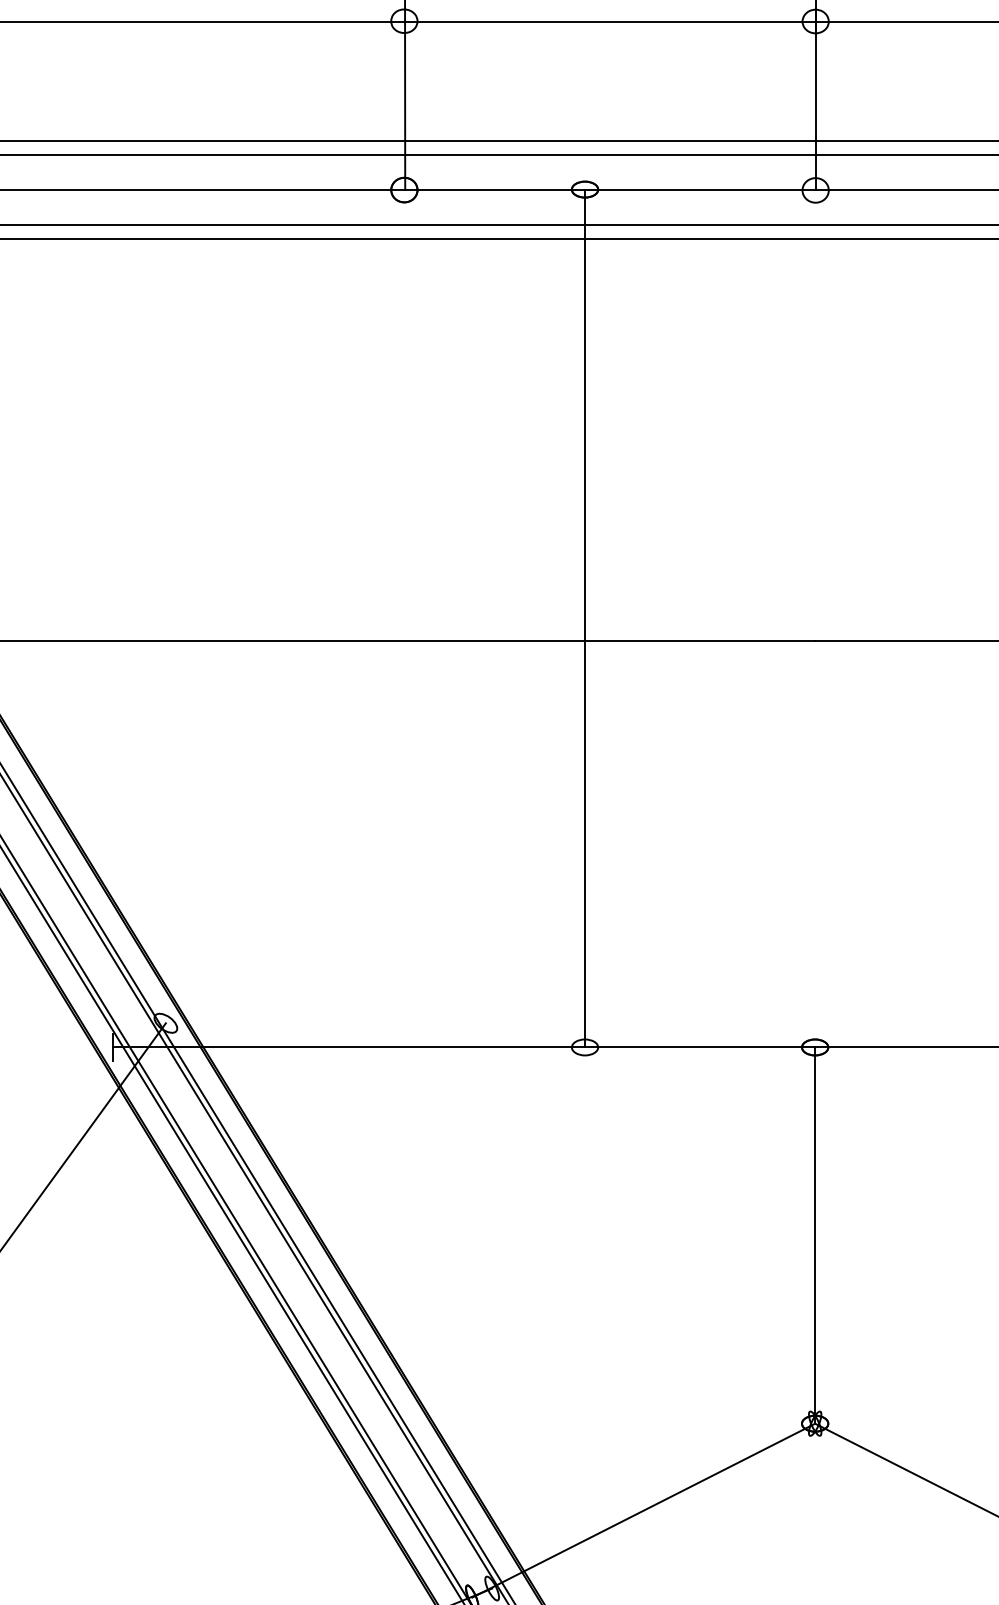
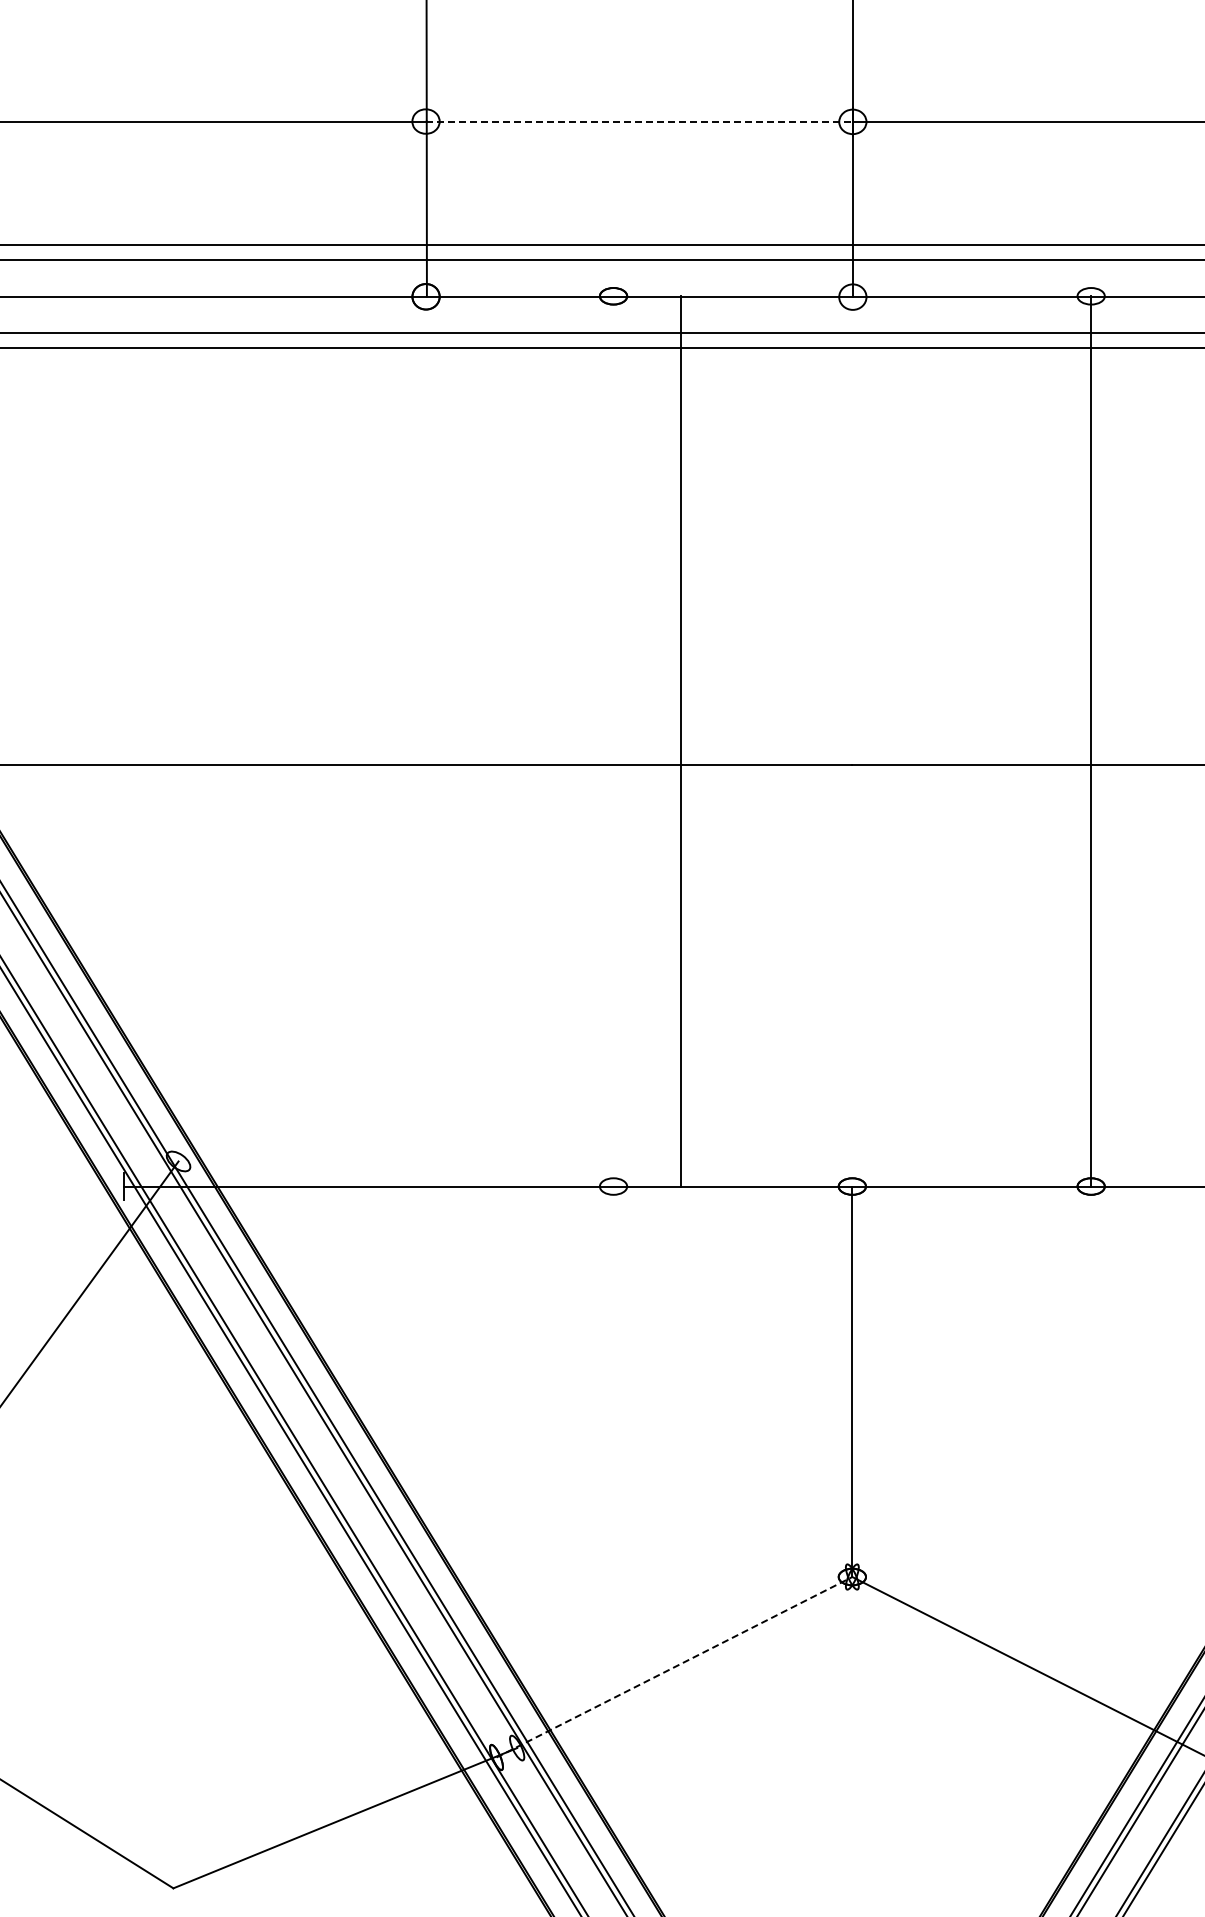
line: (611, 21) -> (640, 121), solid -> dashed
line: (585, 618) -> (680, 741), moved
line: (643, 1510) -> (674, 1667), solid -> dashed

